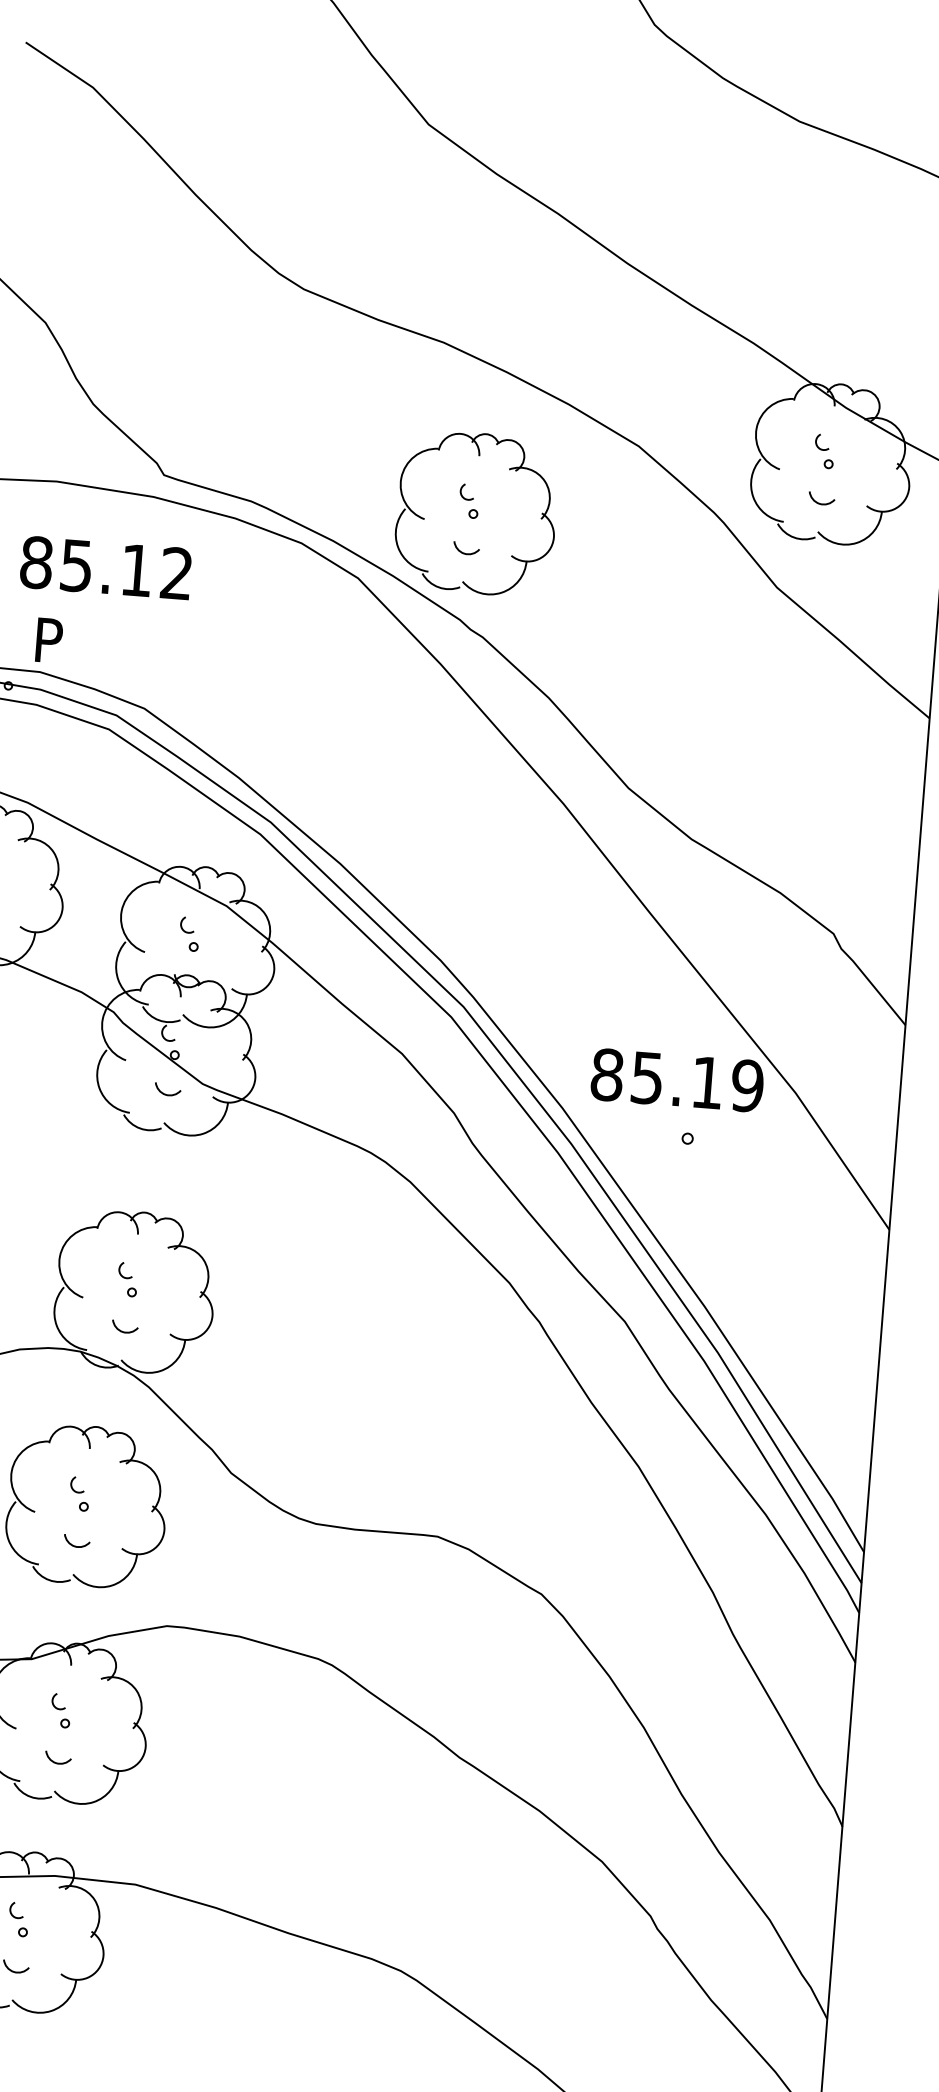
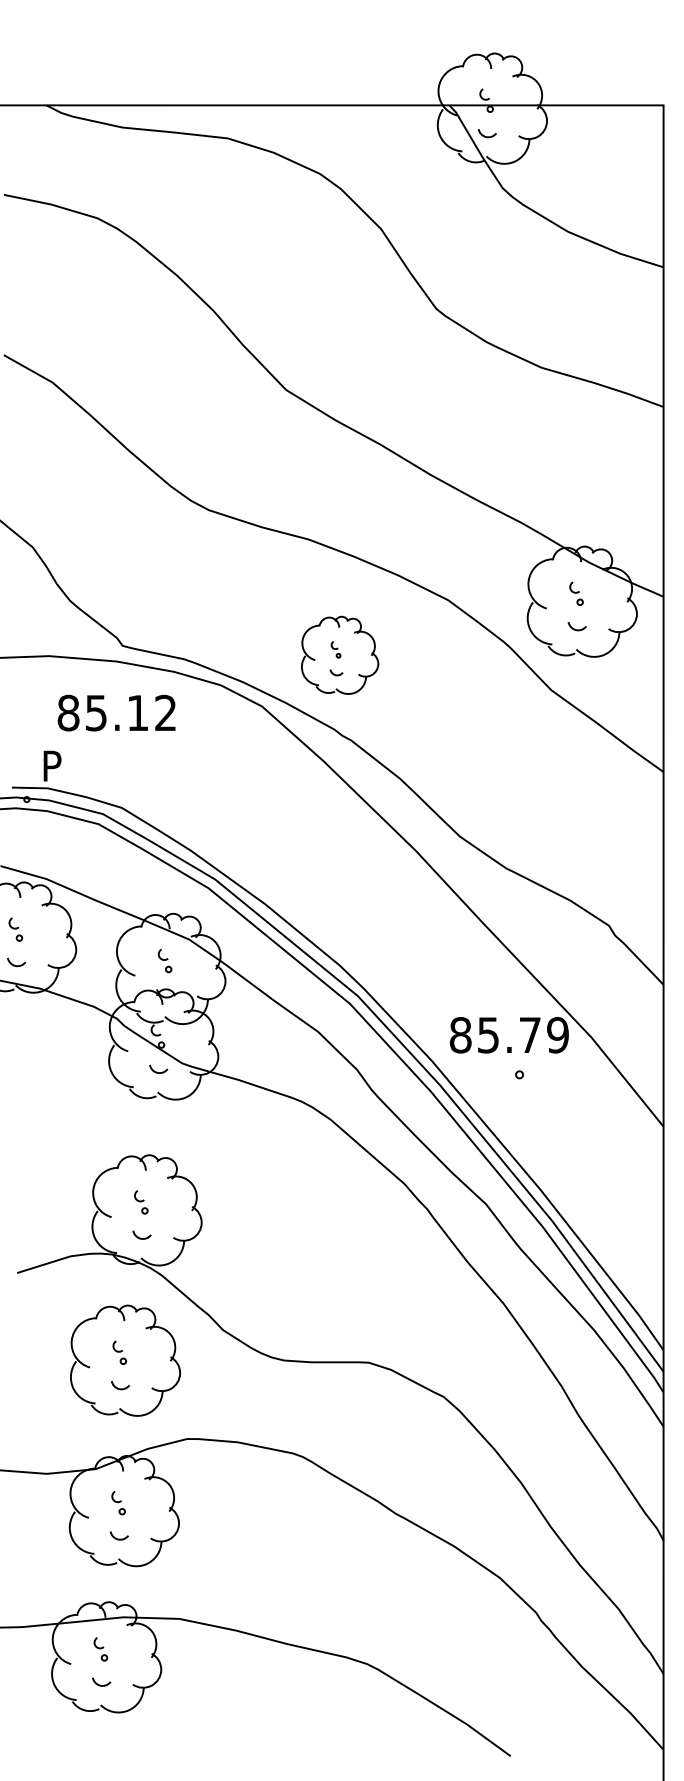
part: (475, 513) -> (339, 655), size x0.7
text: (105, 567) -> (116, 712), moved
text: (708, 1081) -> (530, 1034), 85.19 -> 85.79

